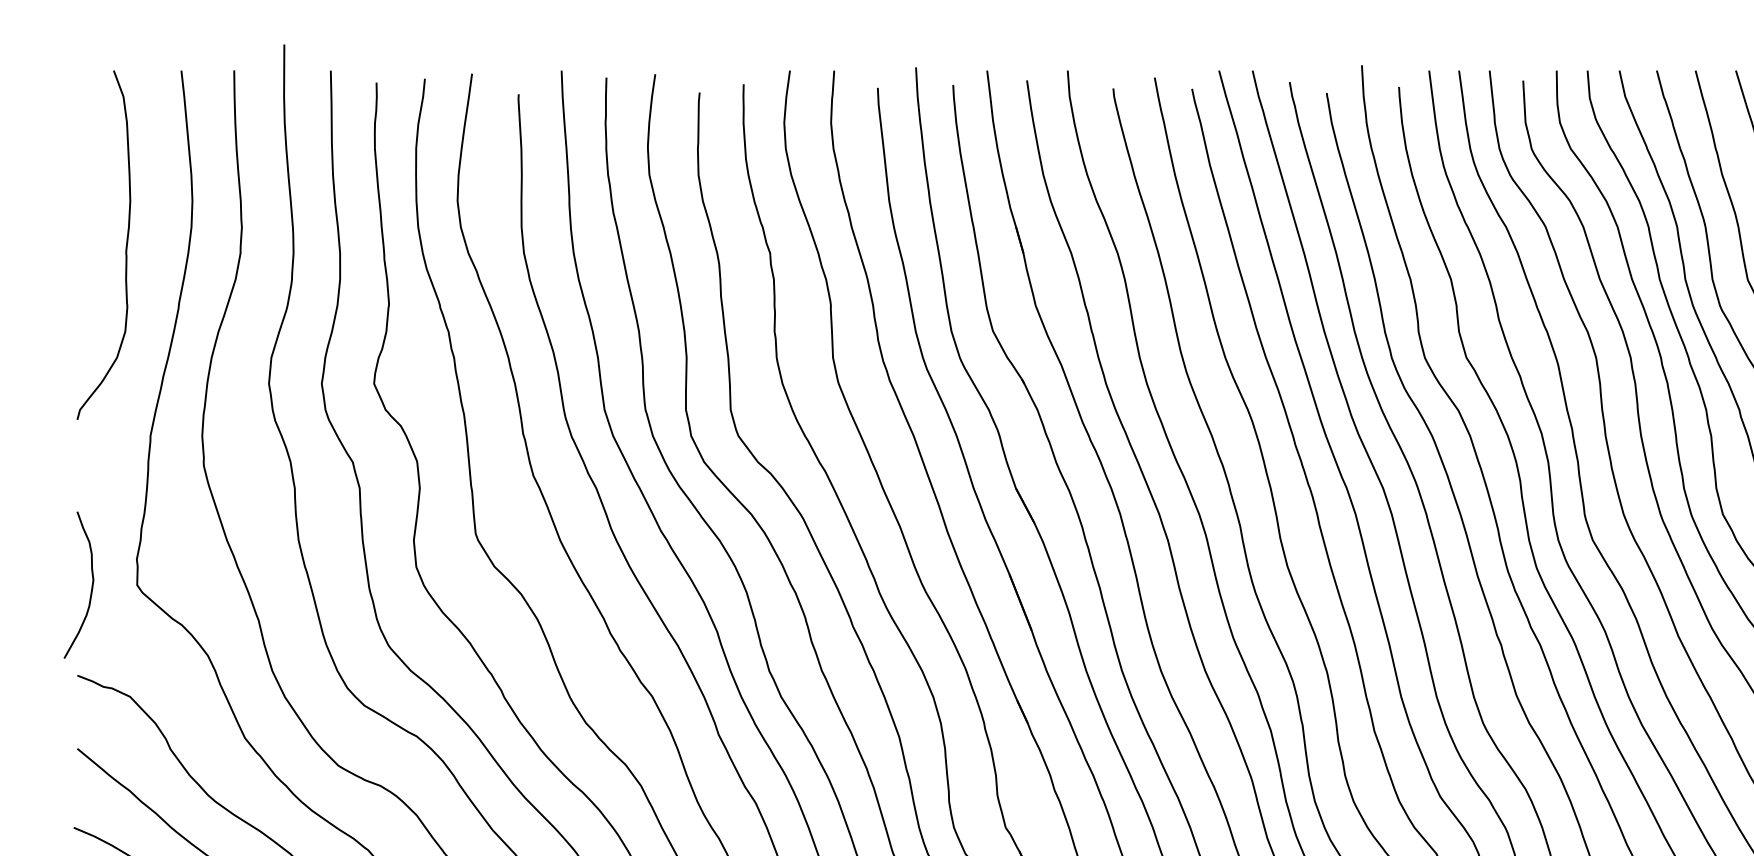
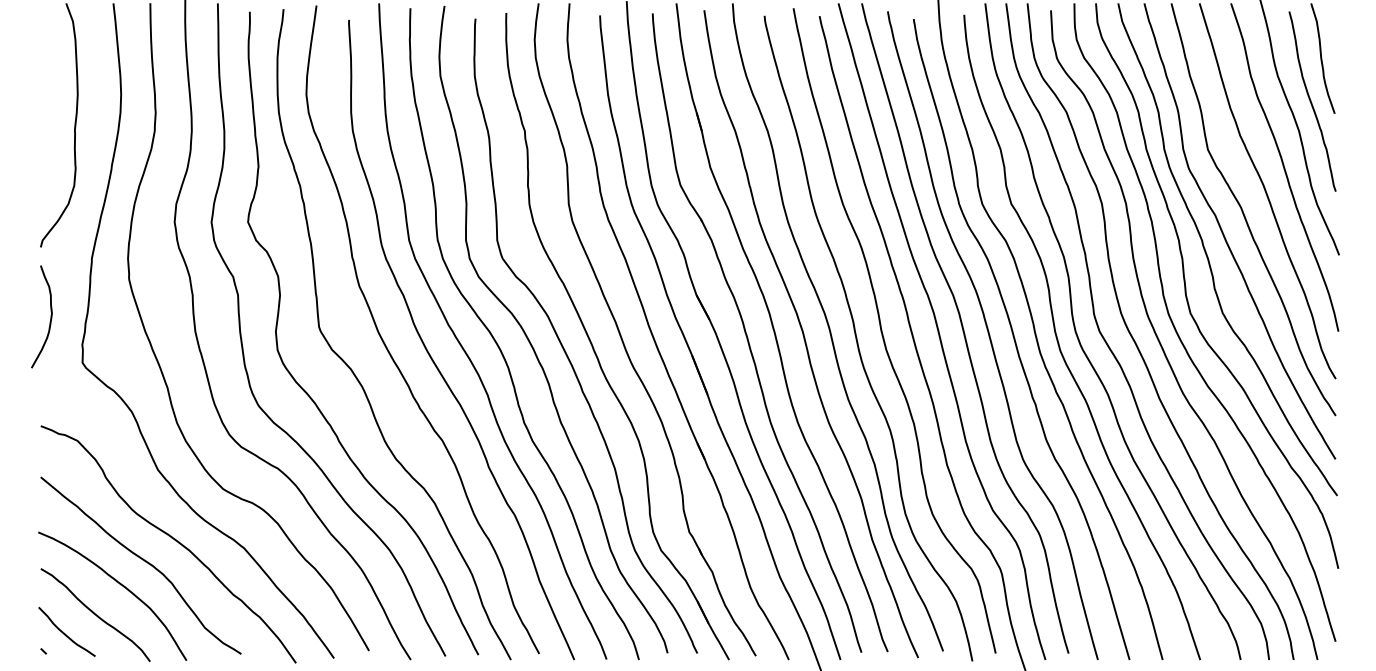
curve: (91, 584) -> (50, 316), moved

